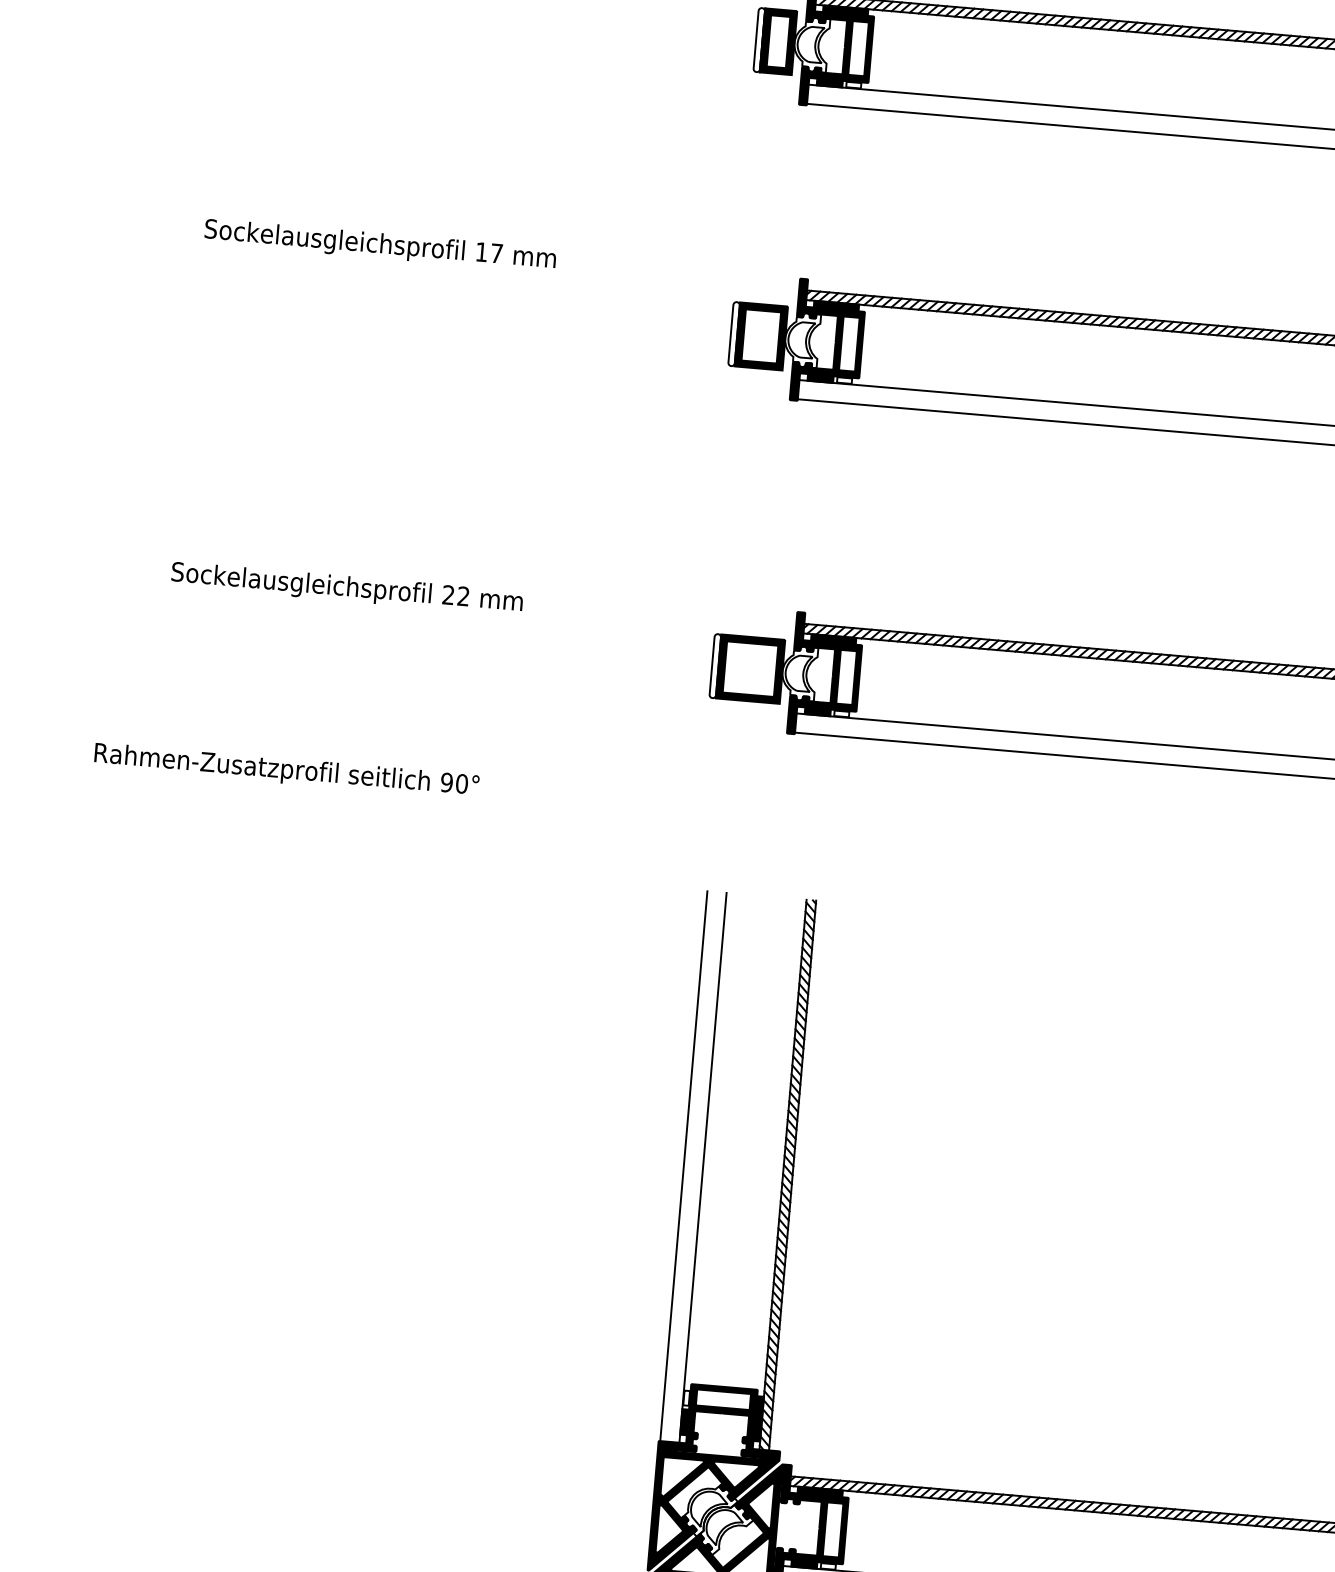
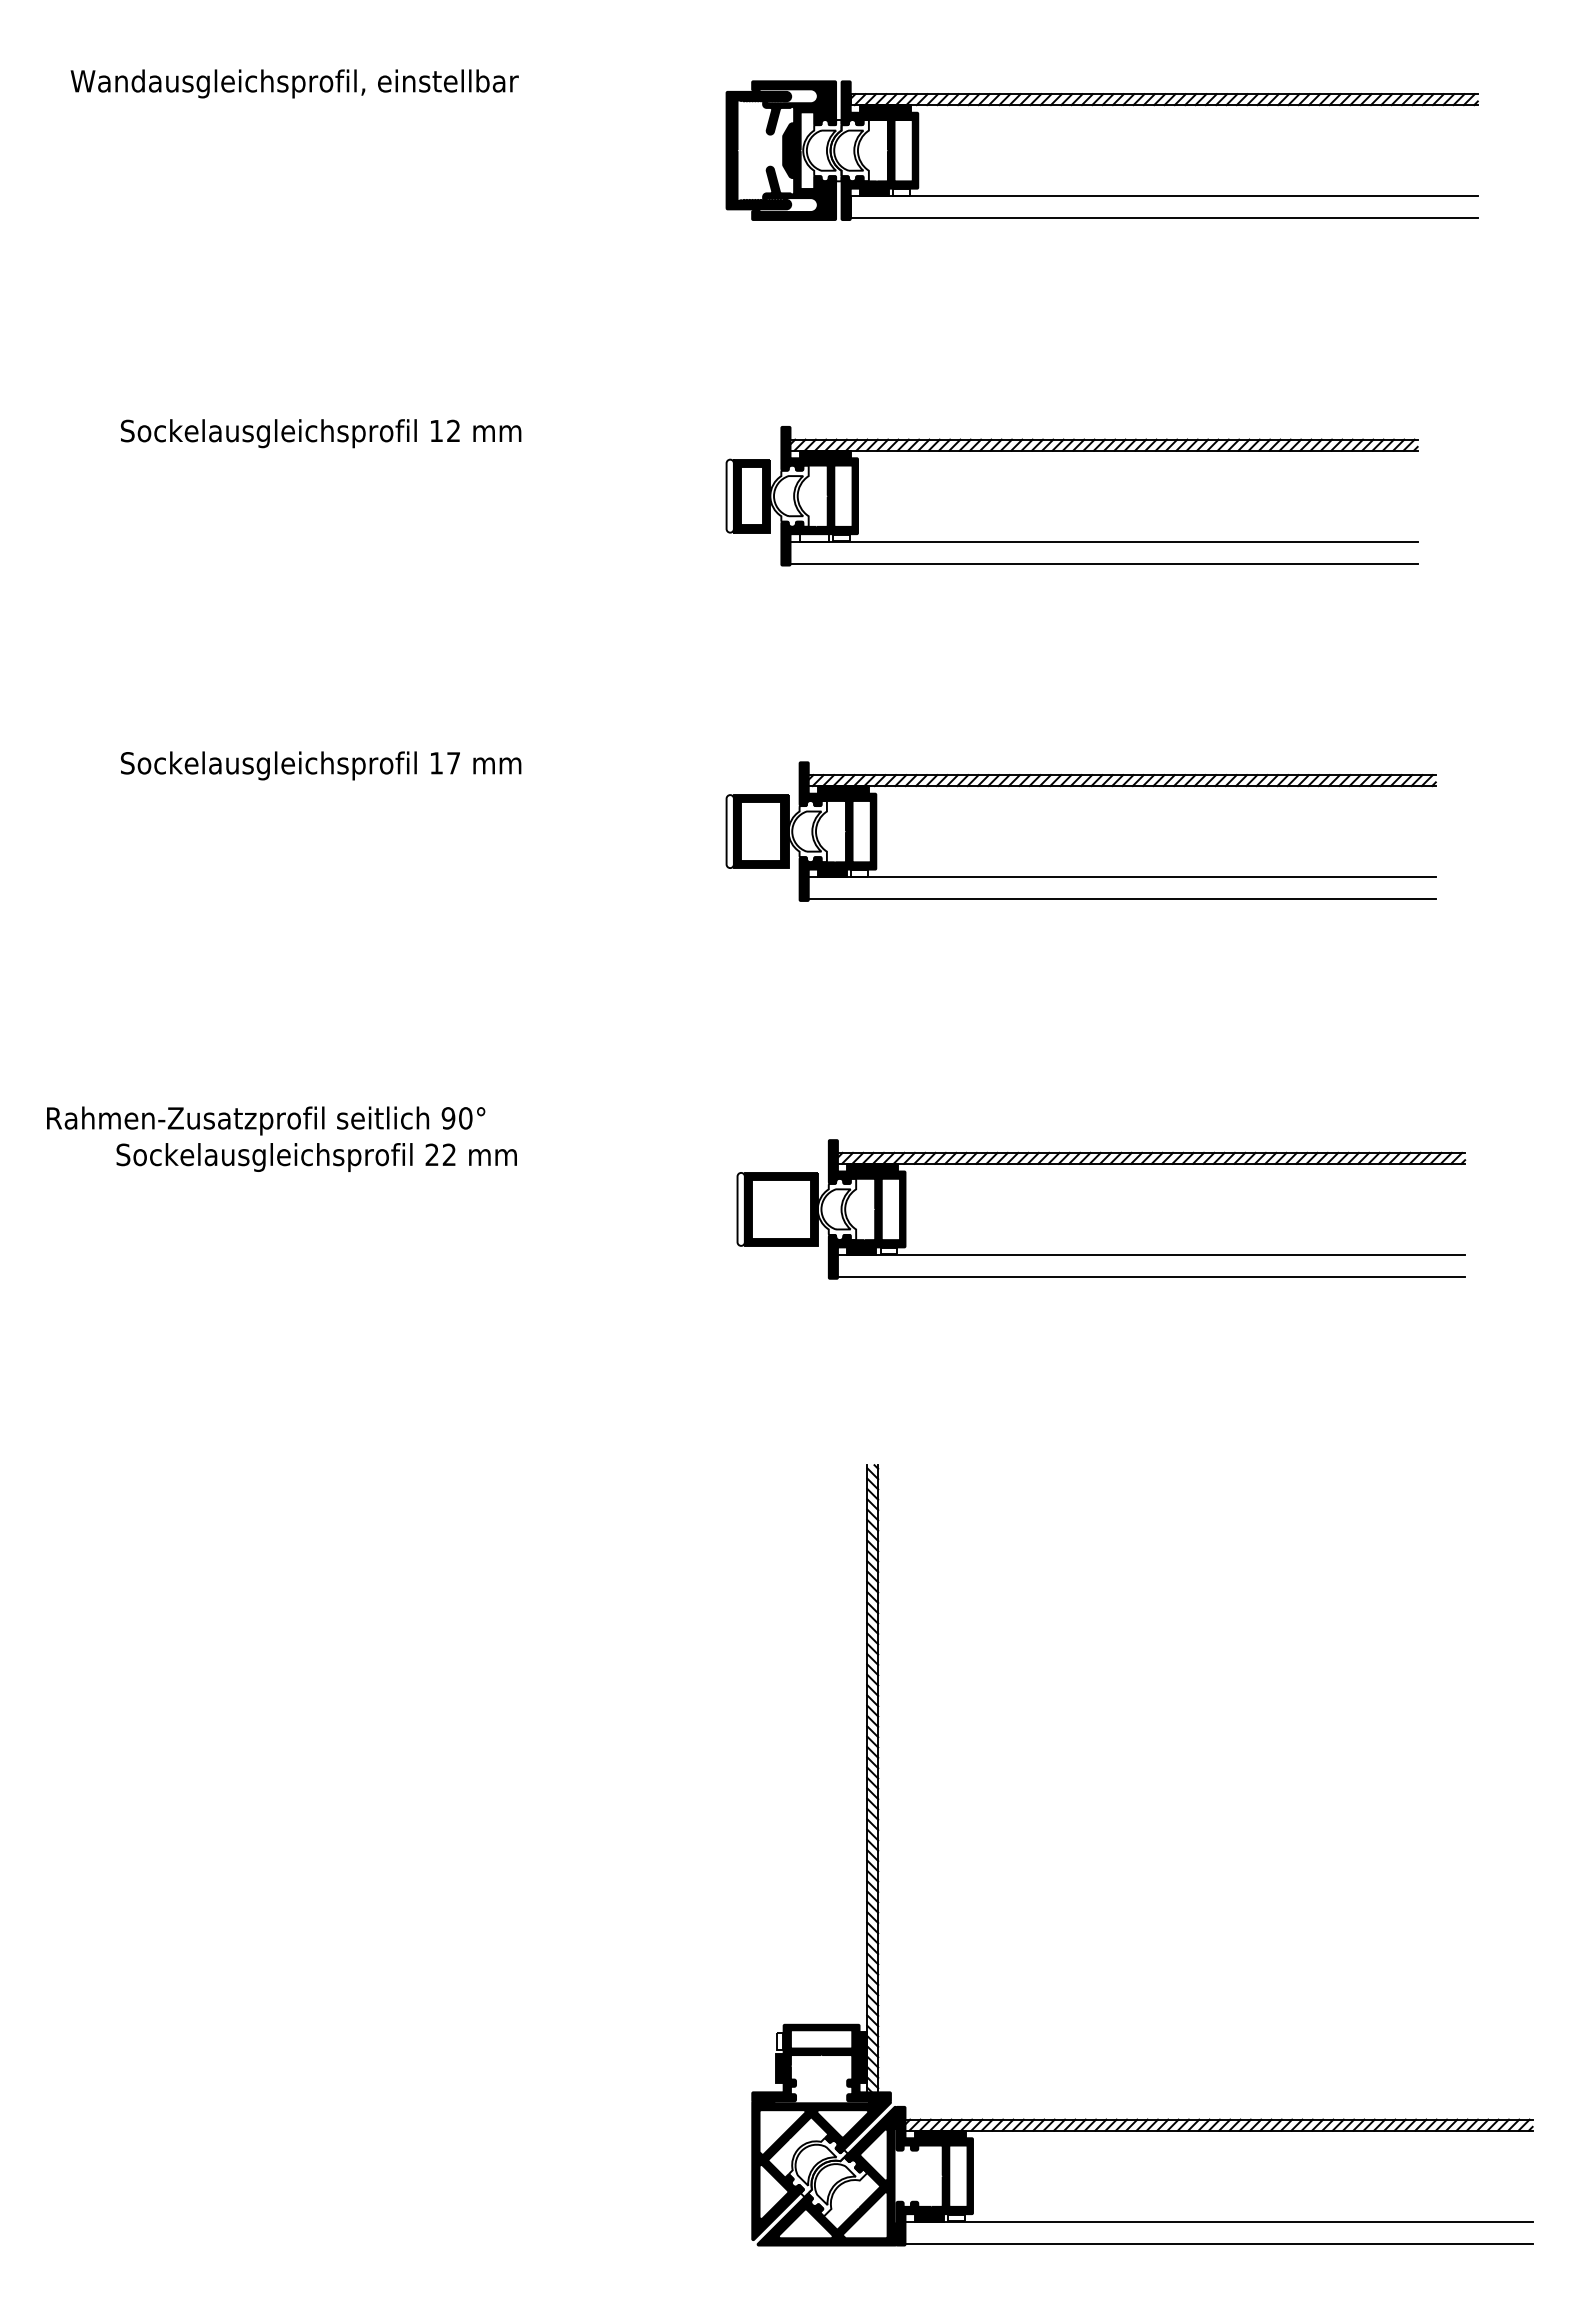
fill: (829, 82) -> (813, 537), removed
text: (287, 770) -> (266, 1120), moved
line: (684, 1166) -> (754, 1778), removed
line: (702, 1167) -> (775, 1778), removed

